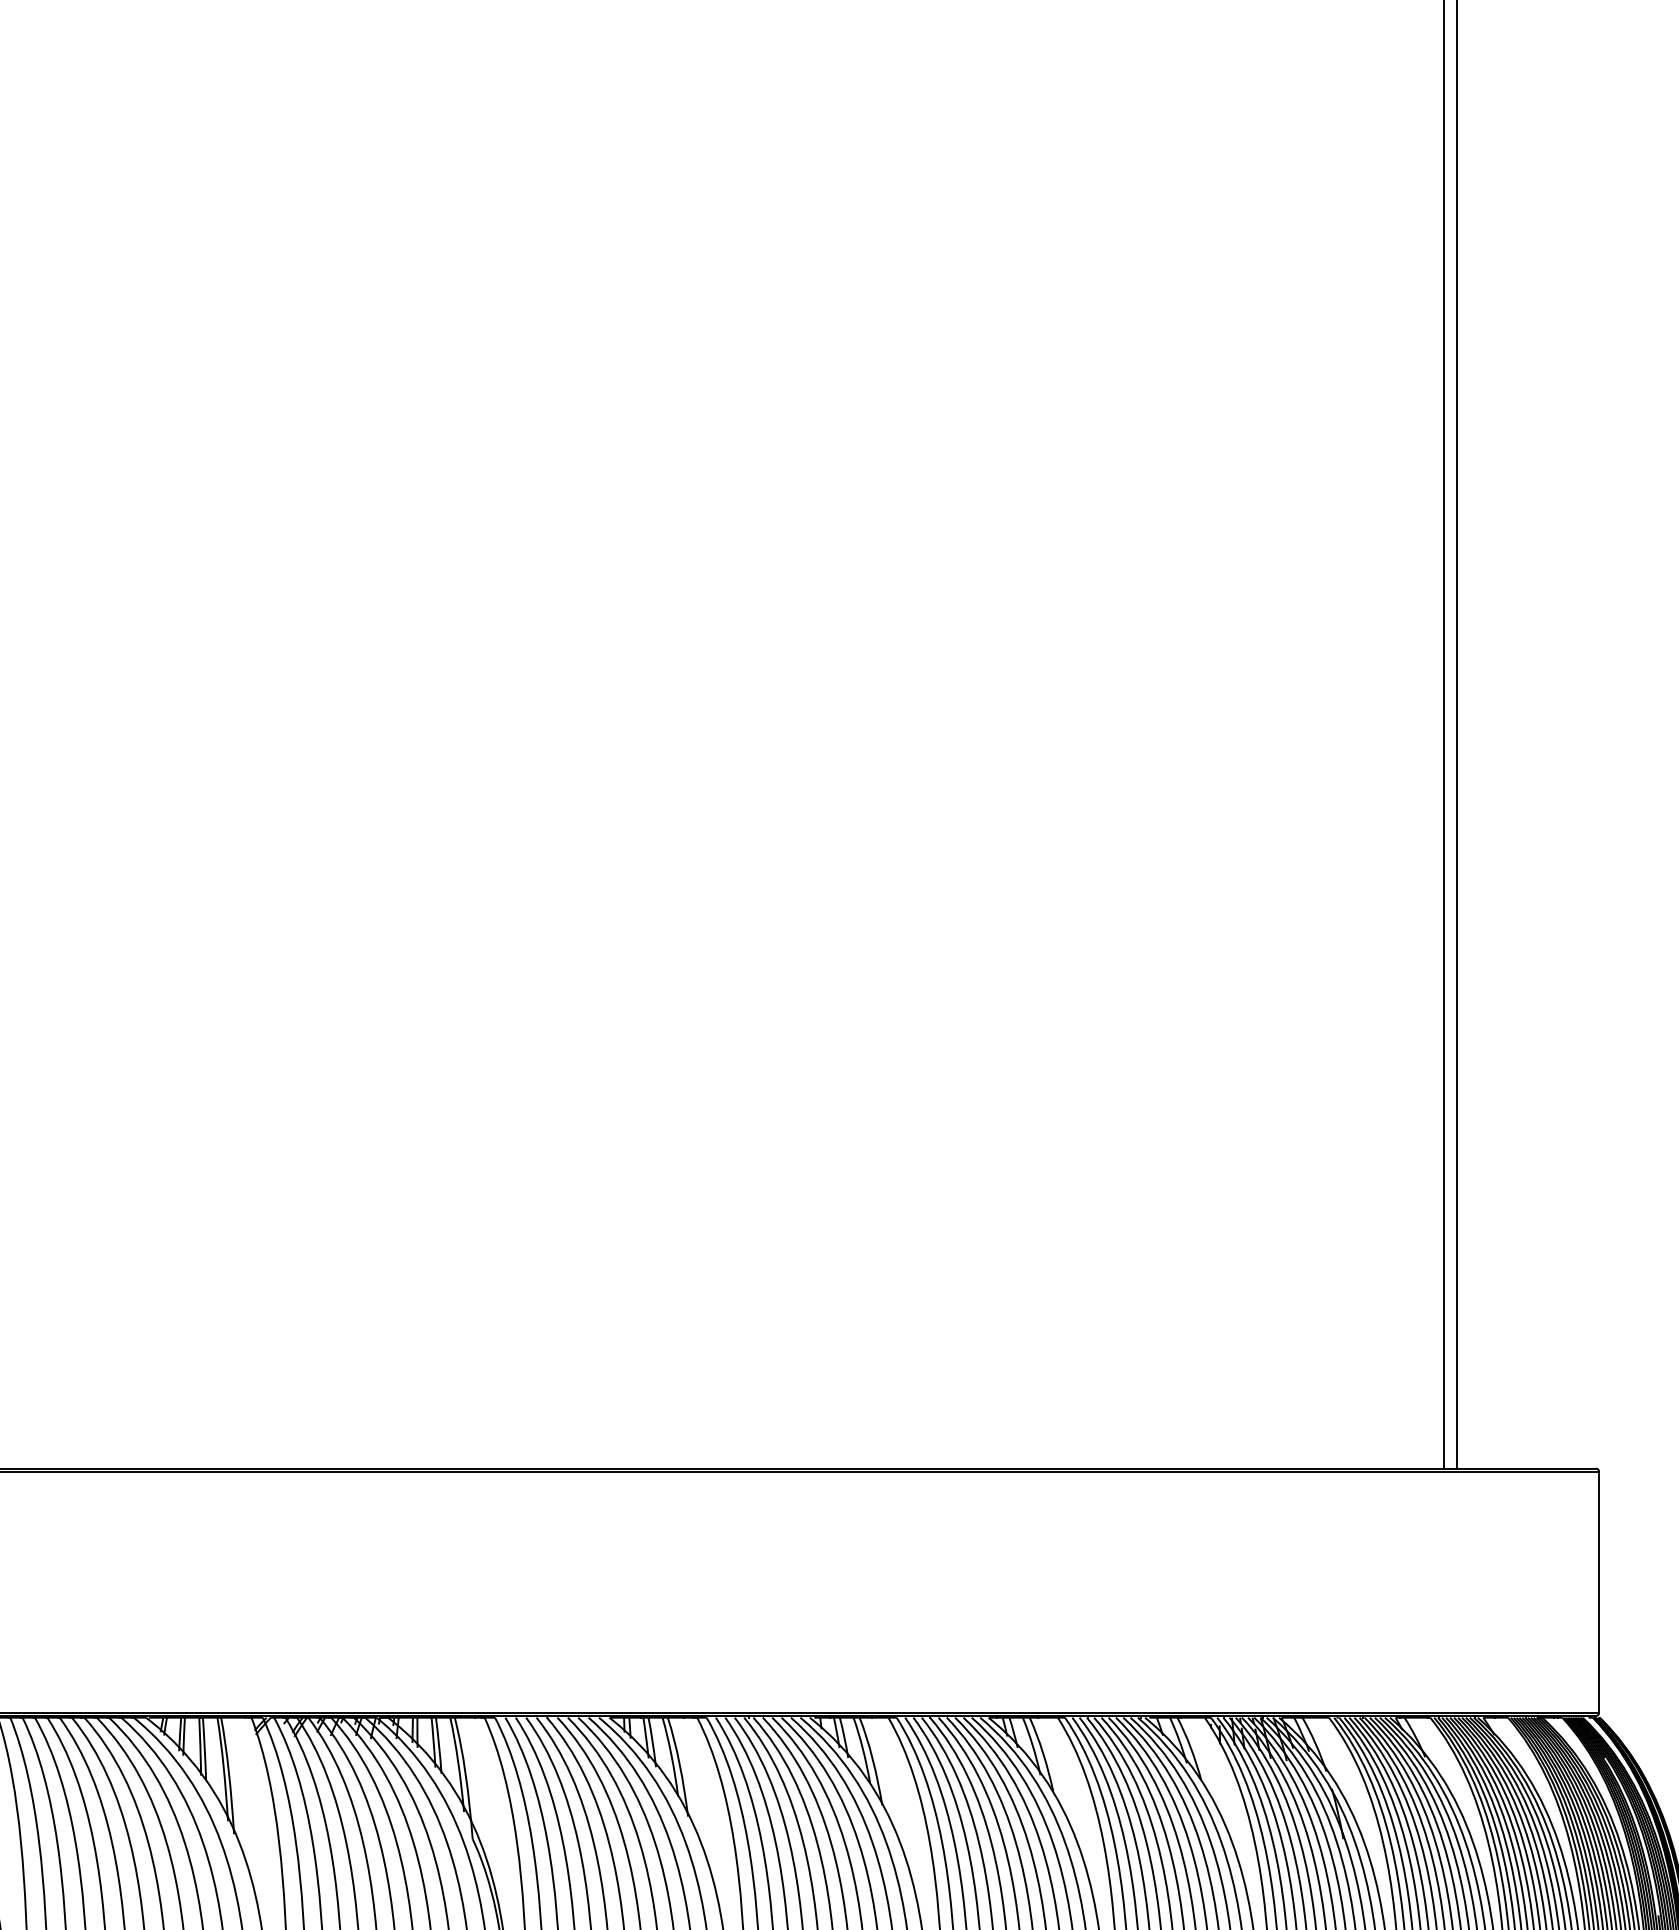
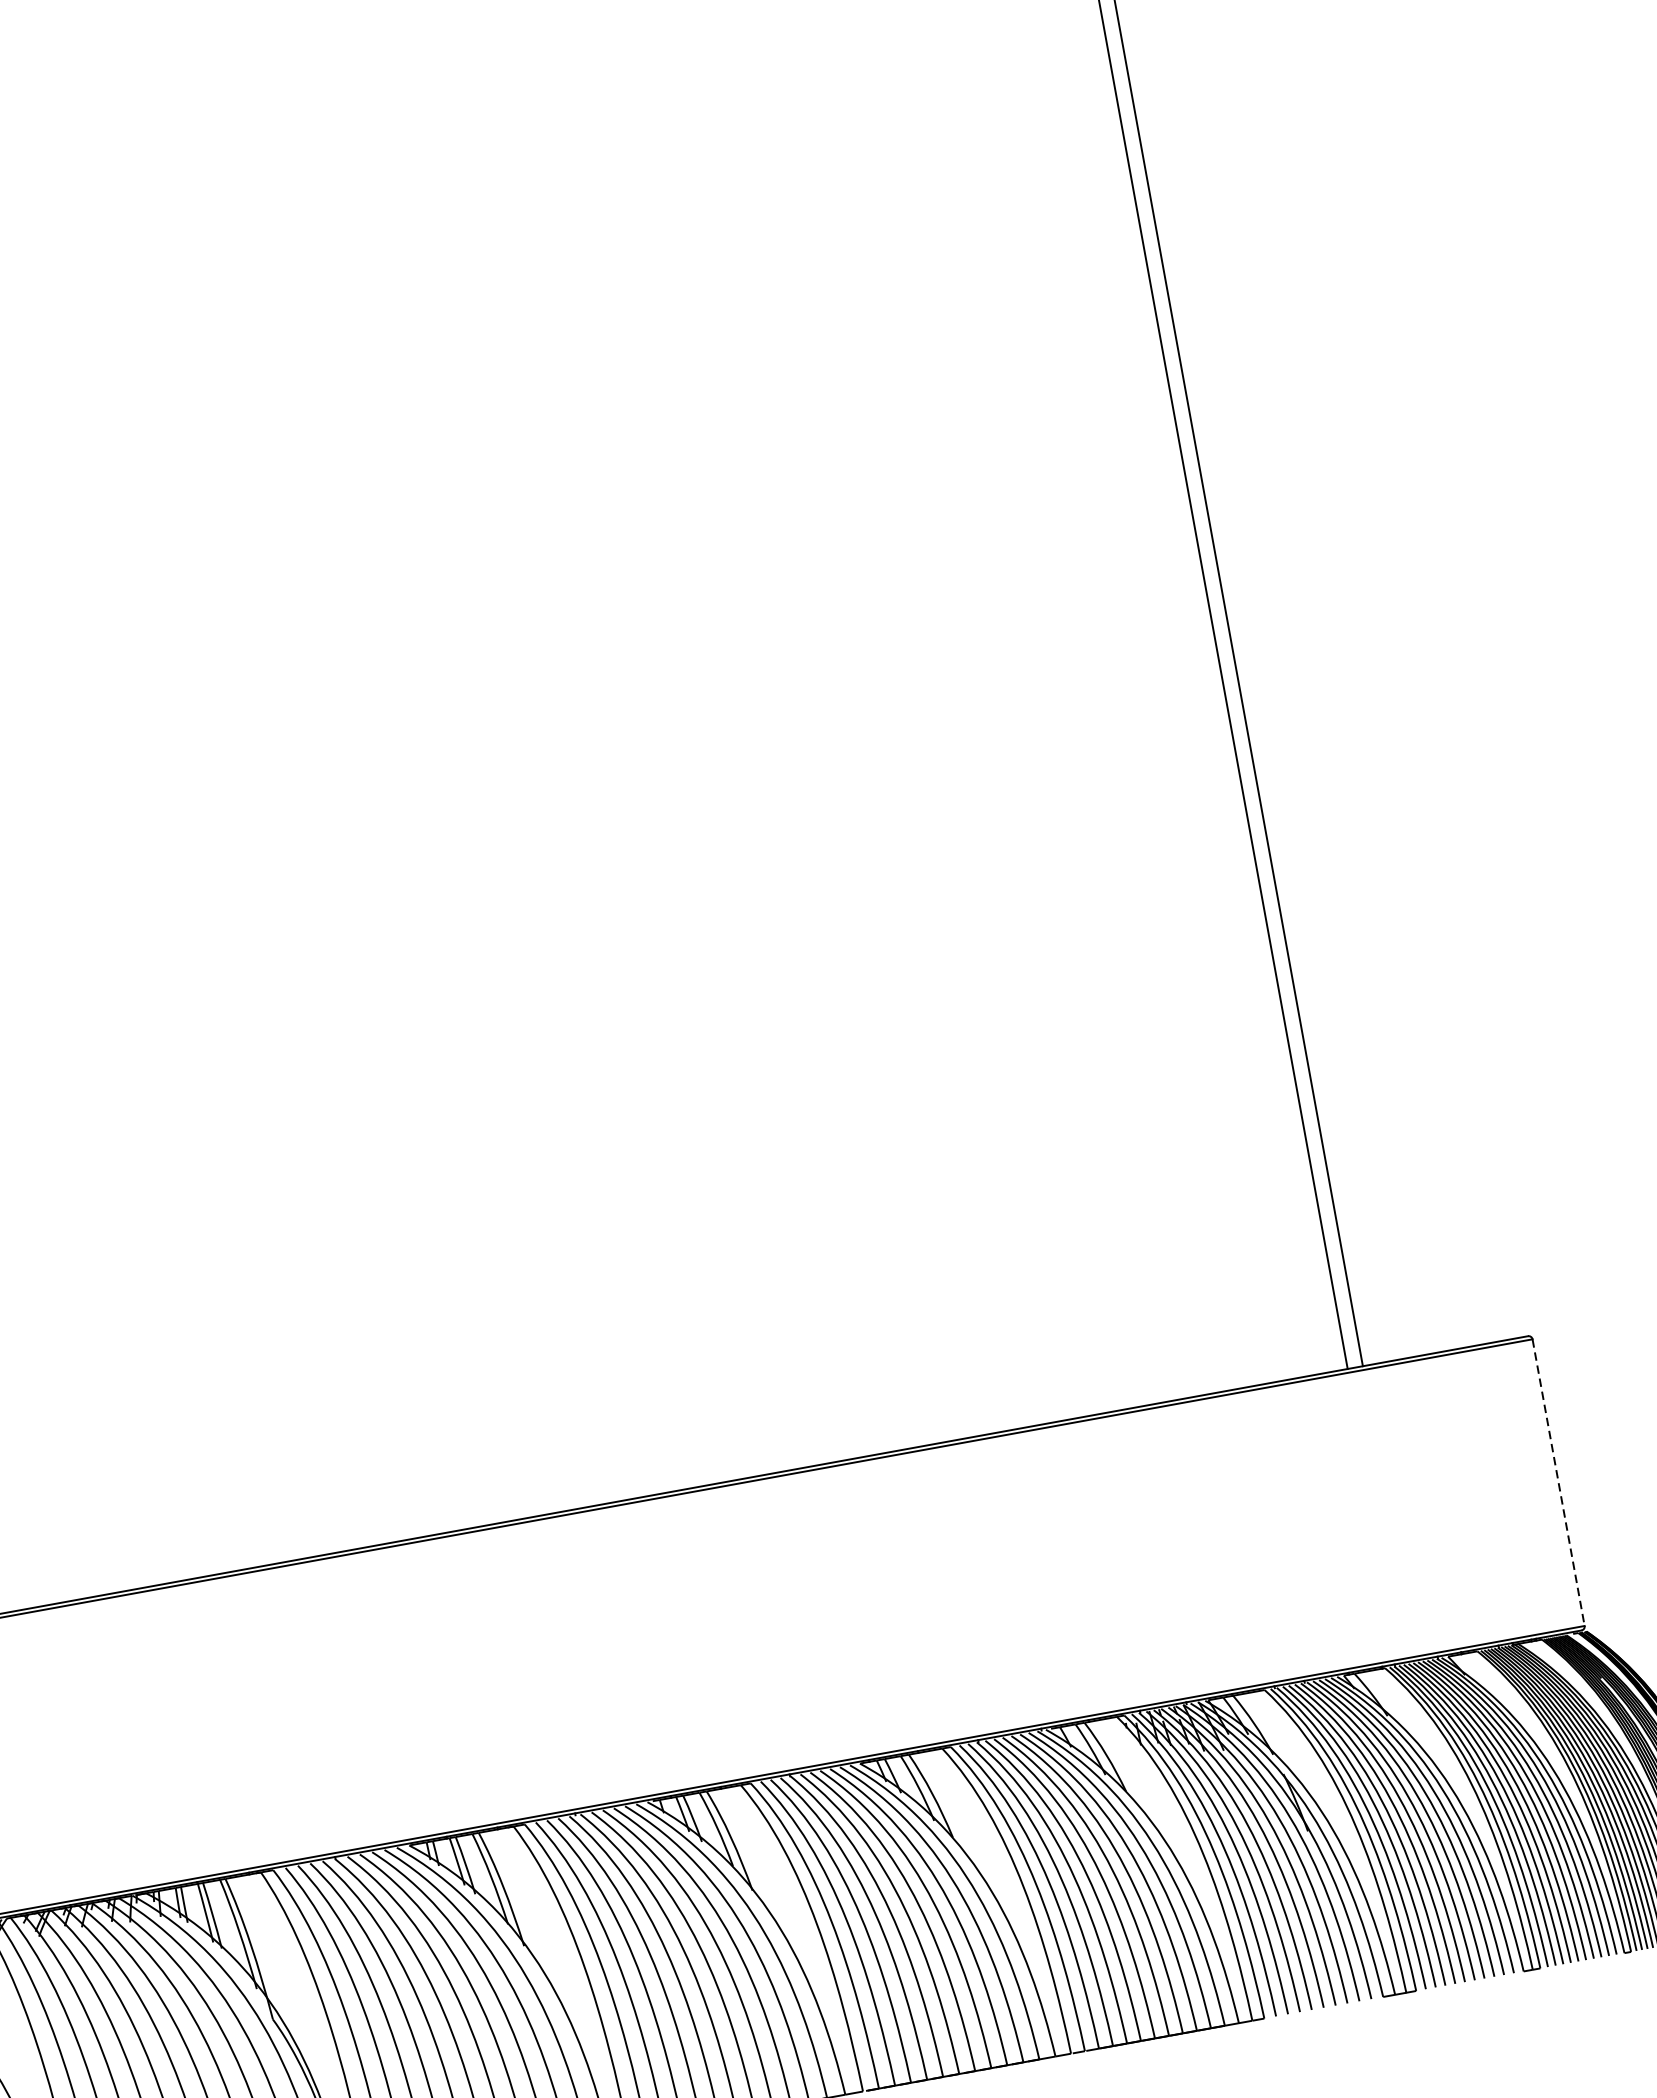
line: (1599, 1592) -> (1559, 1482), solid -> dashed

